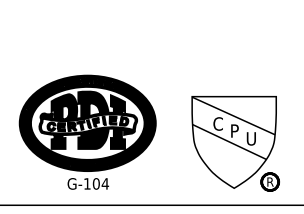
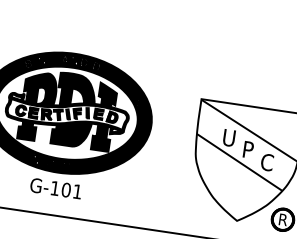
text: (217, 123) -> (228, 137), C -> U
text: (250, 138) -> (266, 161), U -> C
text: (105, 183) -> (77, 191), G-104 -> G-101

